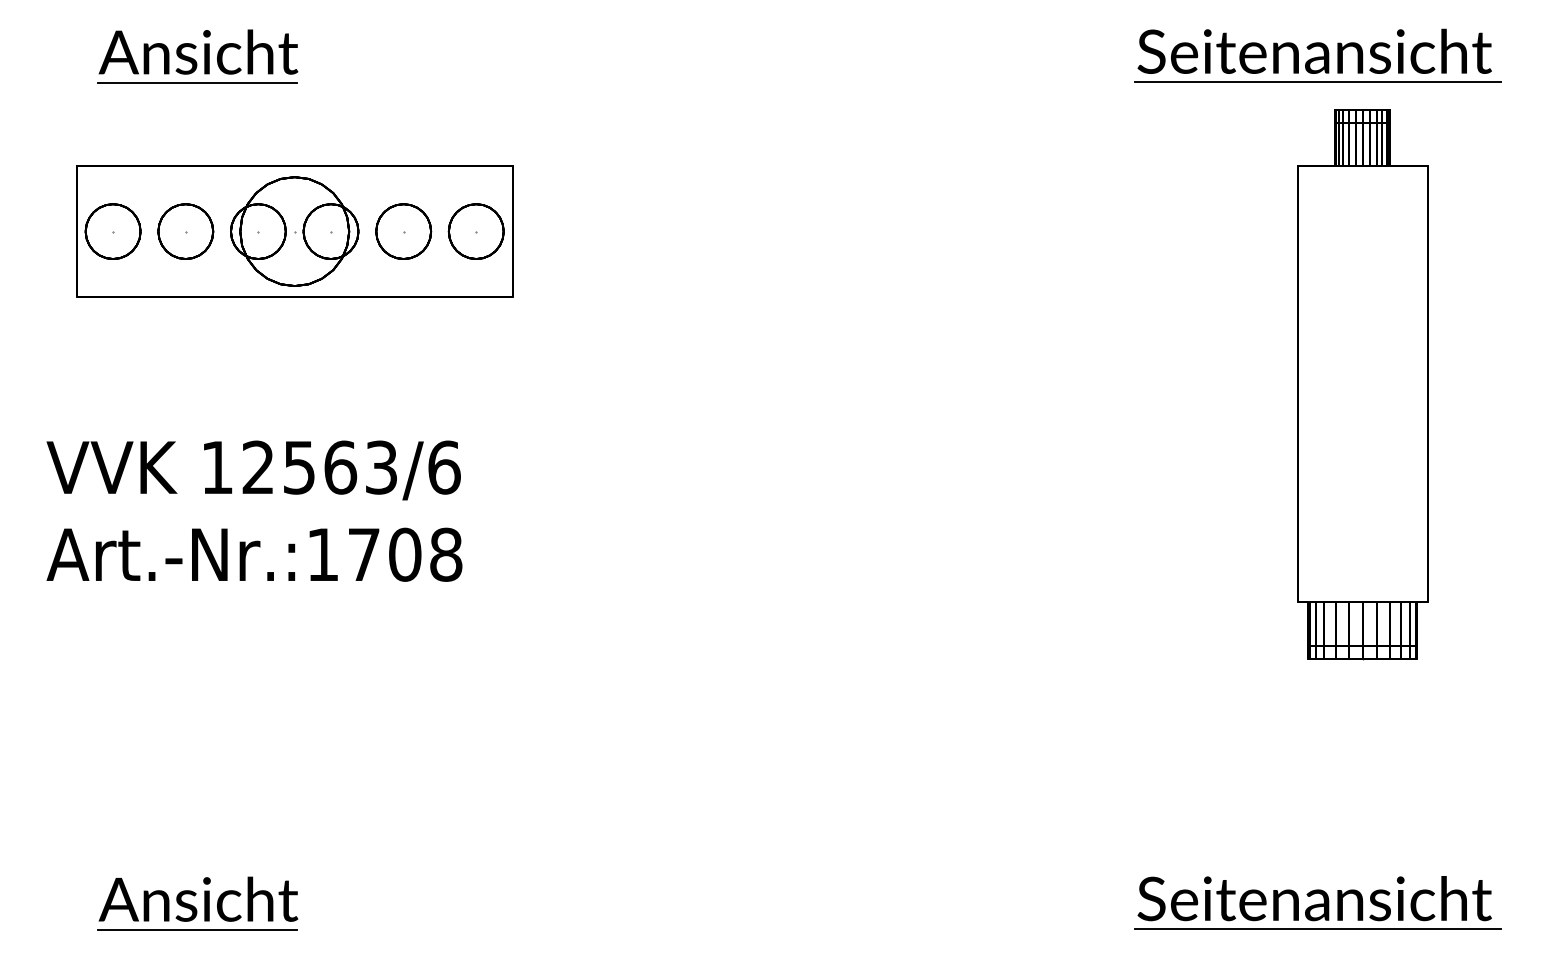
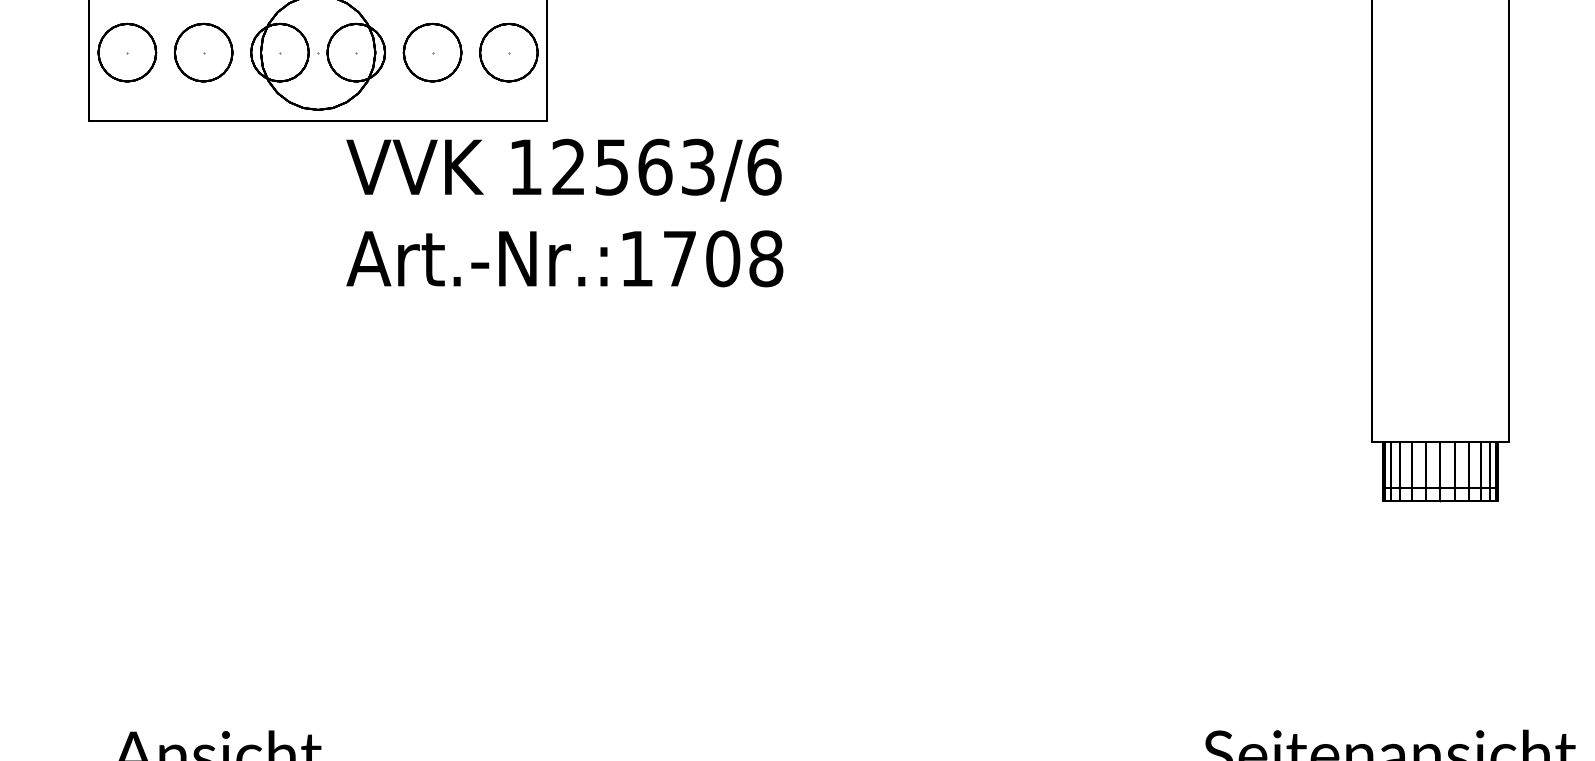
text: (254, 510) -> (564, 212), moved

